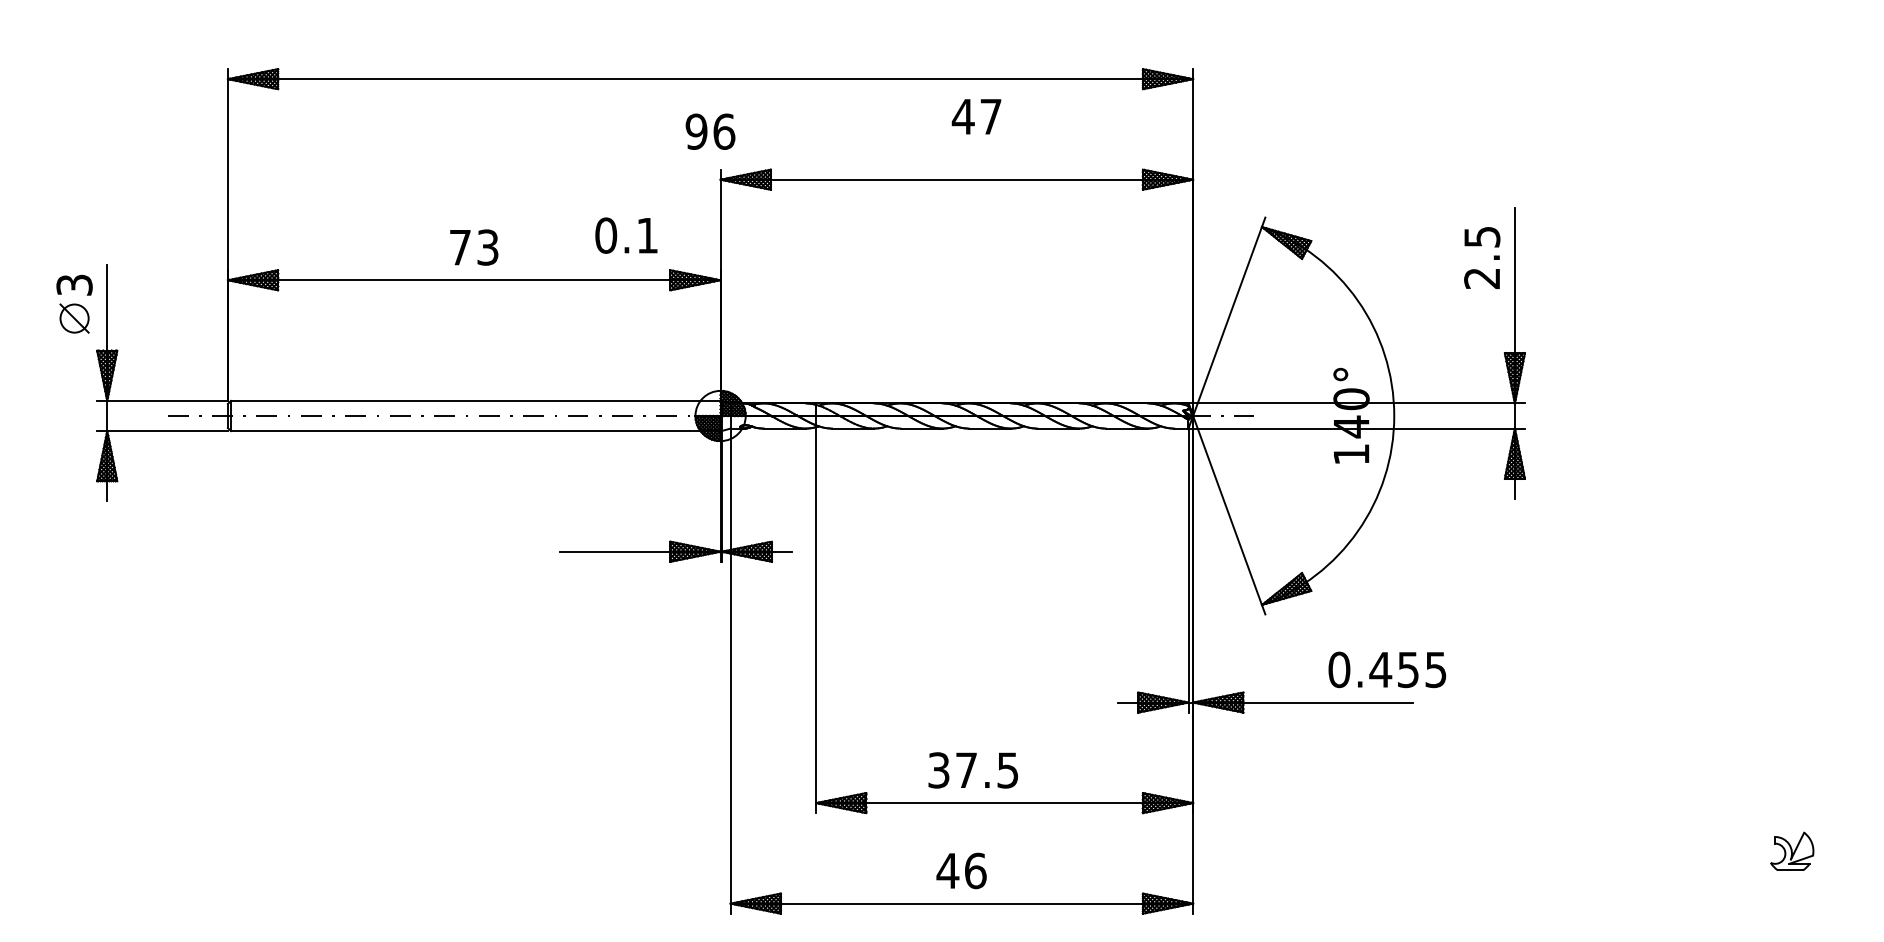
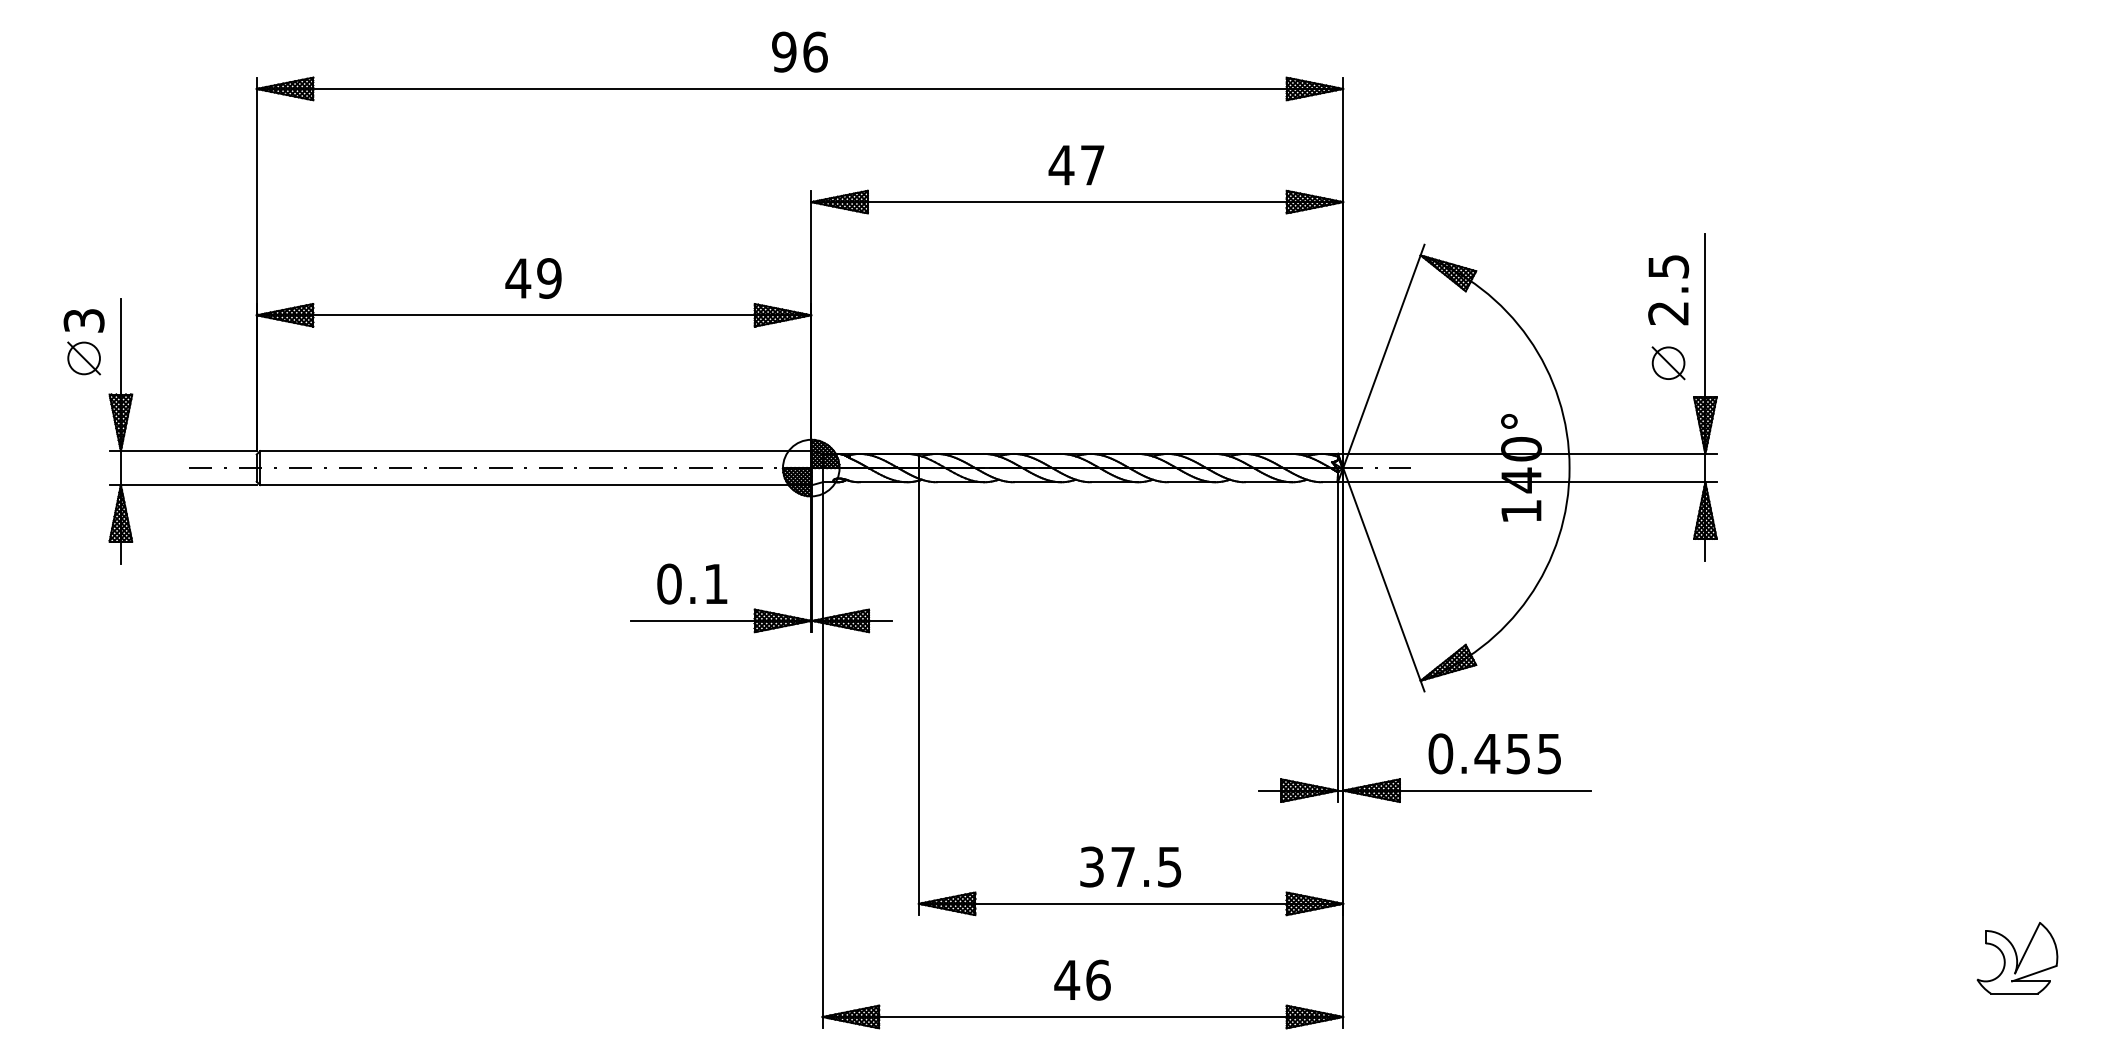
text: (976, 116) -> (1076, 165), moved
text: (710, 131) -> (799, 51), moved
text: (626, 235) -> (692, 583), moved
text: (473, 247) -> (533, 278), 73 -> 49
part: (1482, 323) -> (1668, 363), added
text: (1387, 669) -> (1494, 753), moved
text: (973, 769) -> (1130, 866), moved
part: (1792, 851) -> (2017, 958), size x1.67

